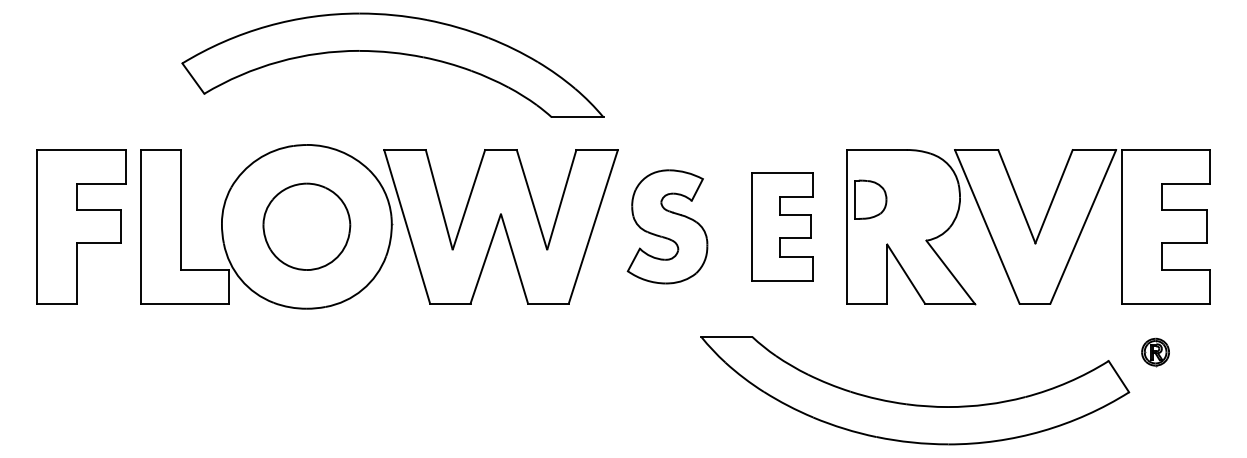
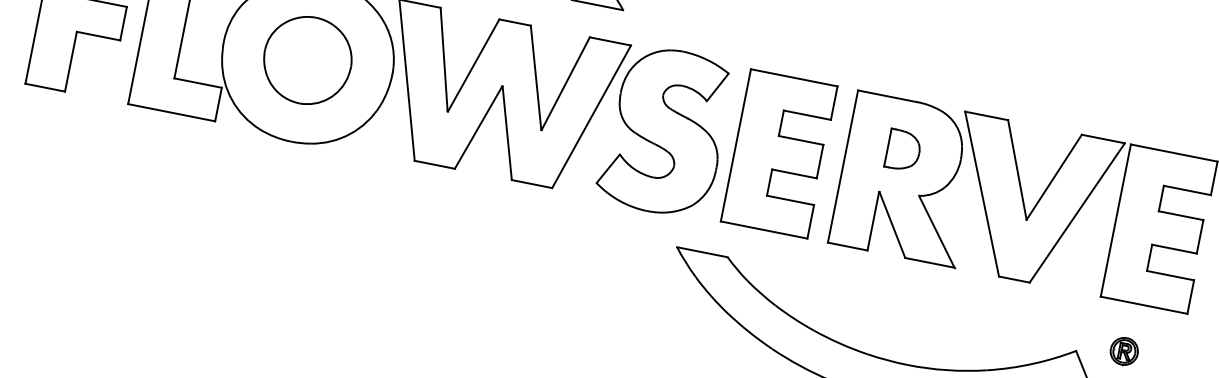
part: (870, 199) -> (903, 150), moved
part: (667, 226) -> (665, 131), size x1.43
part: (782, 226) -> (779, 153), size x1.43

